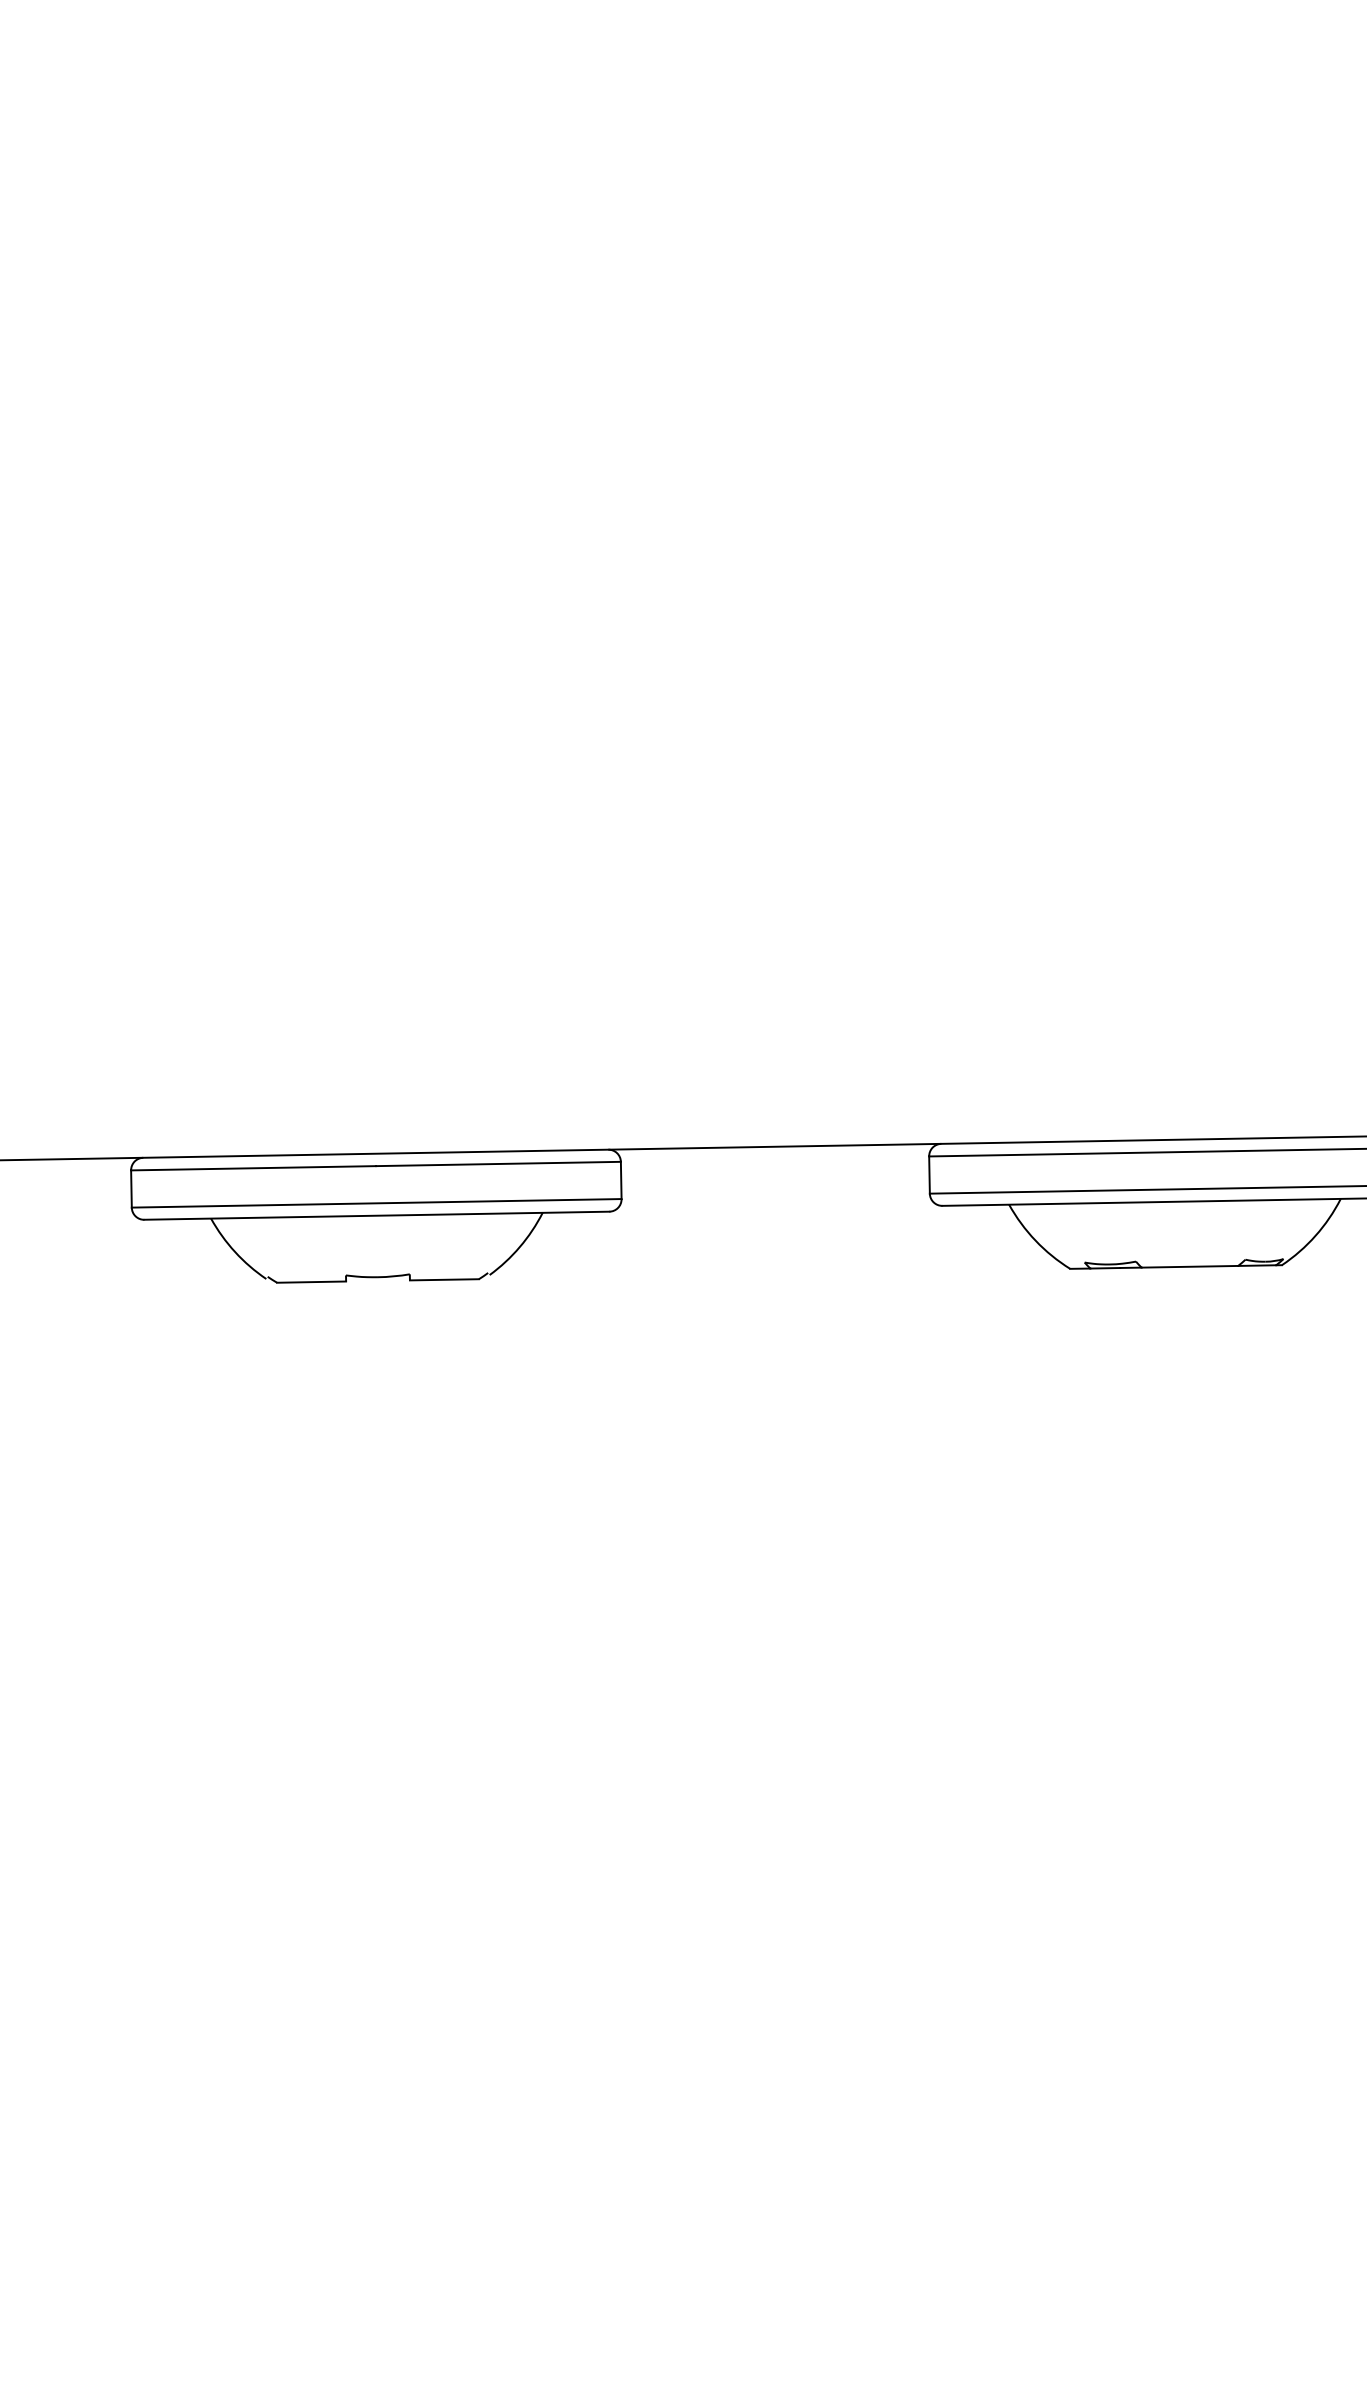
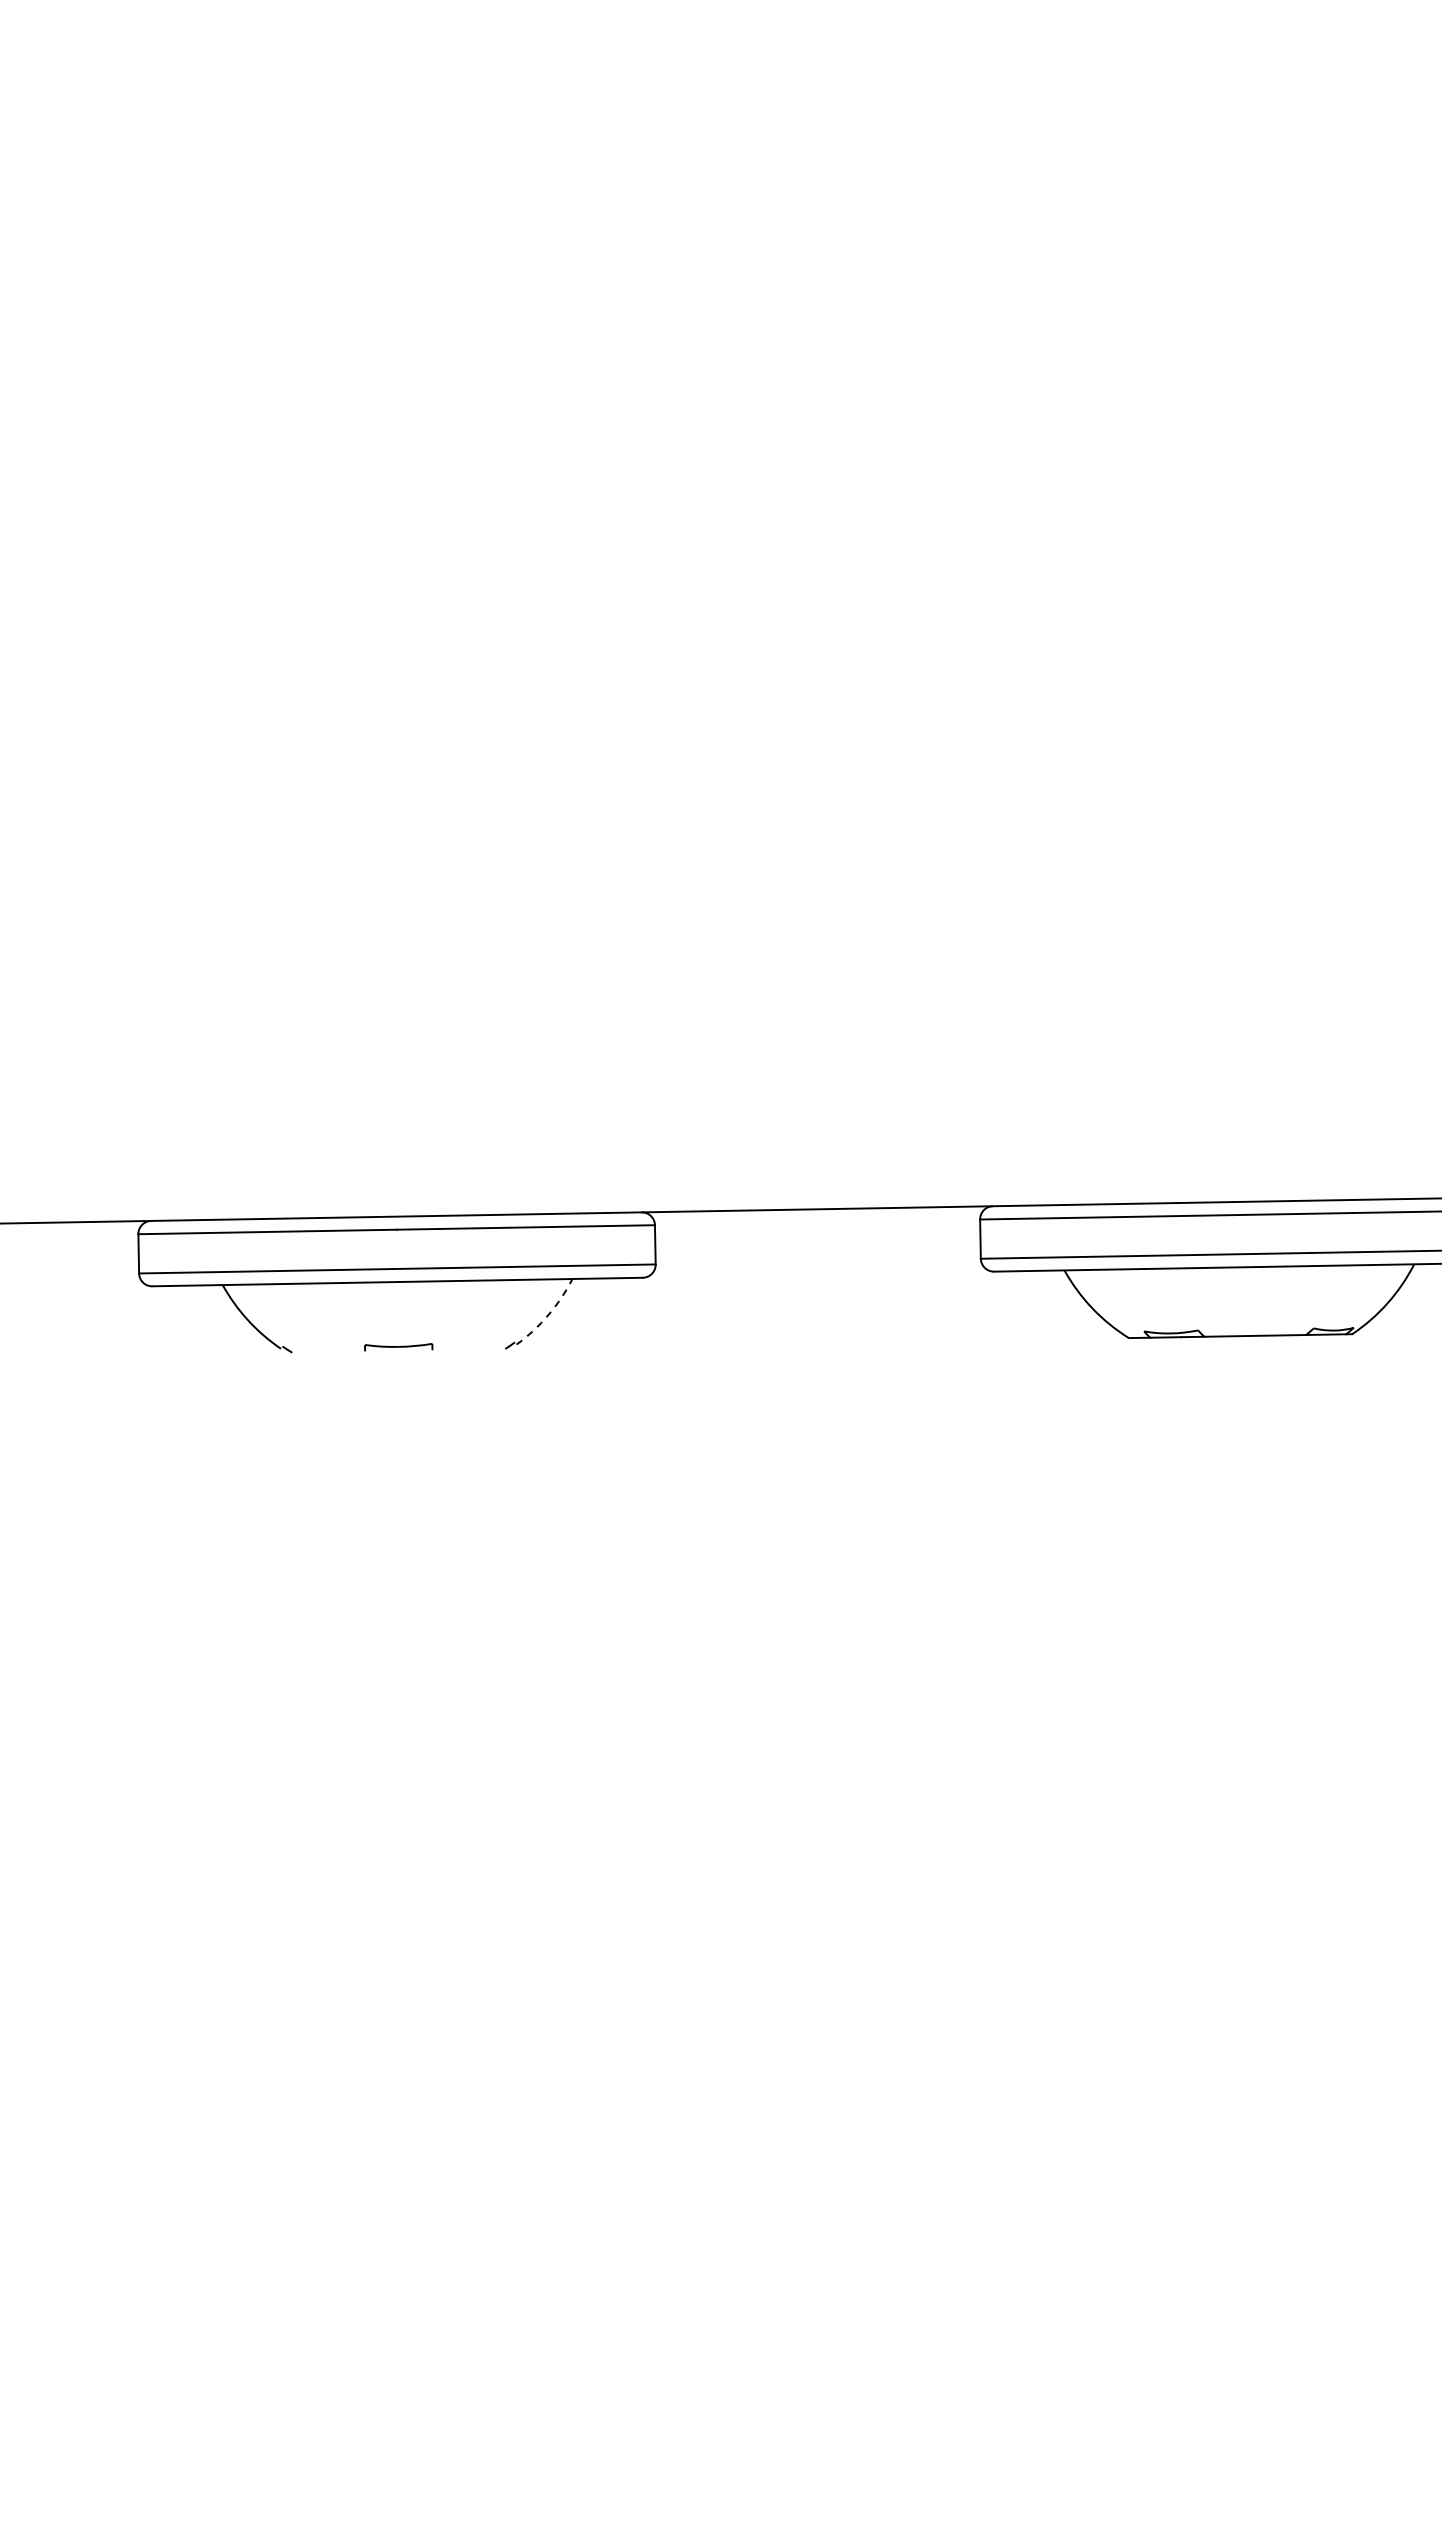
arc: (519, 1247) -> (548, 1315), solid -> dashed
line: (444, 1279) -> (468, 1349), removed
line: (311, 1281) -> (328, 1351), removed

